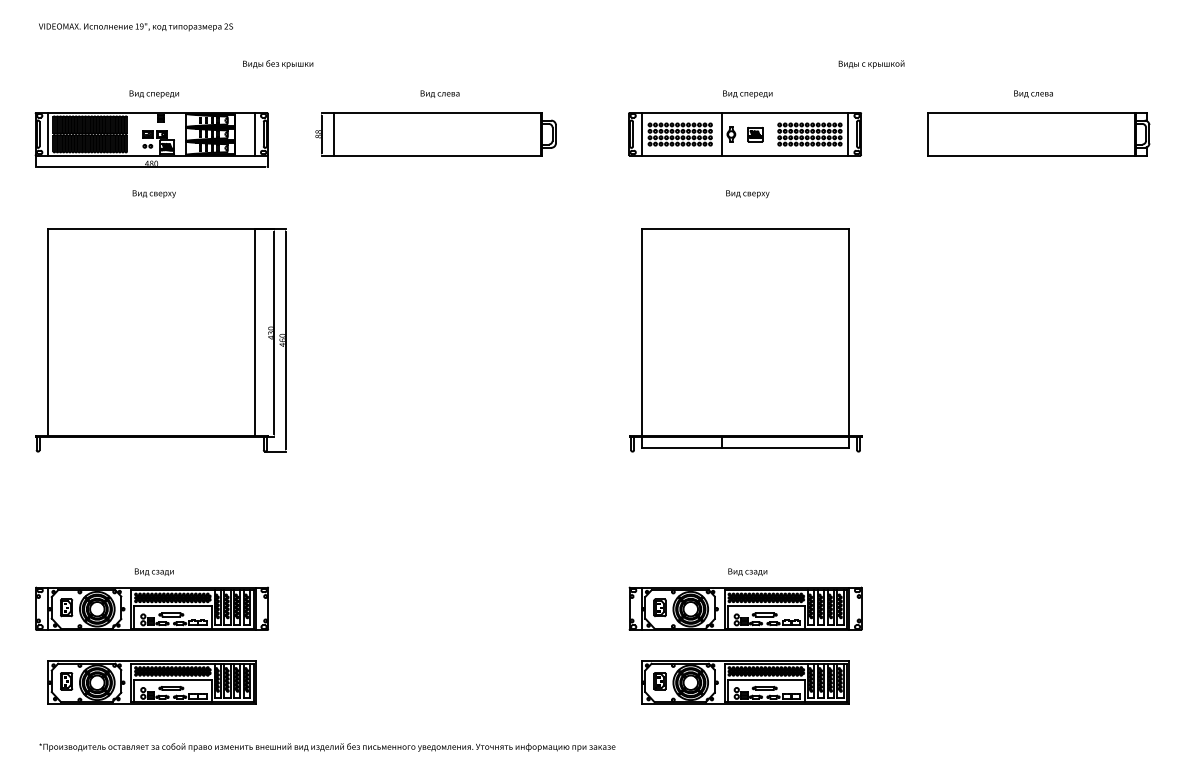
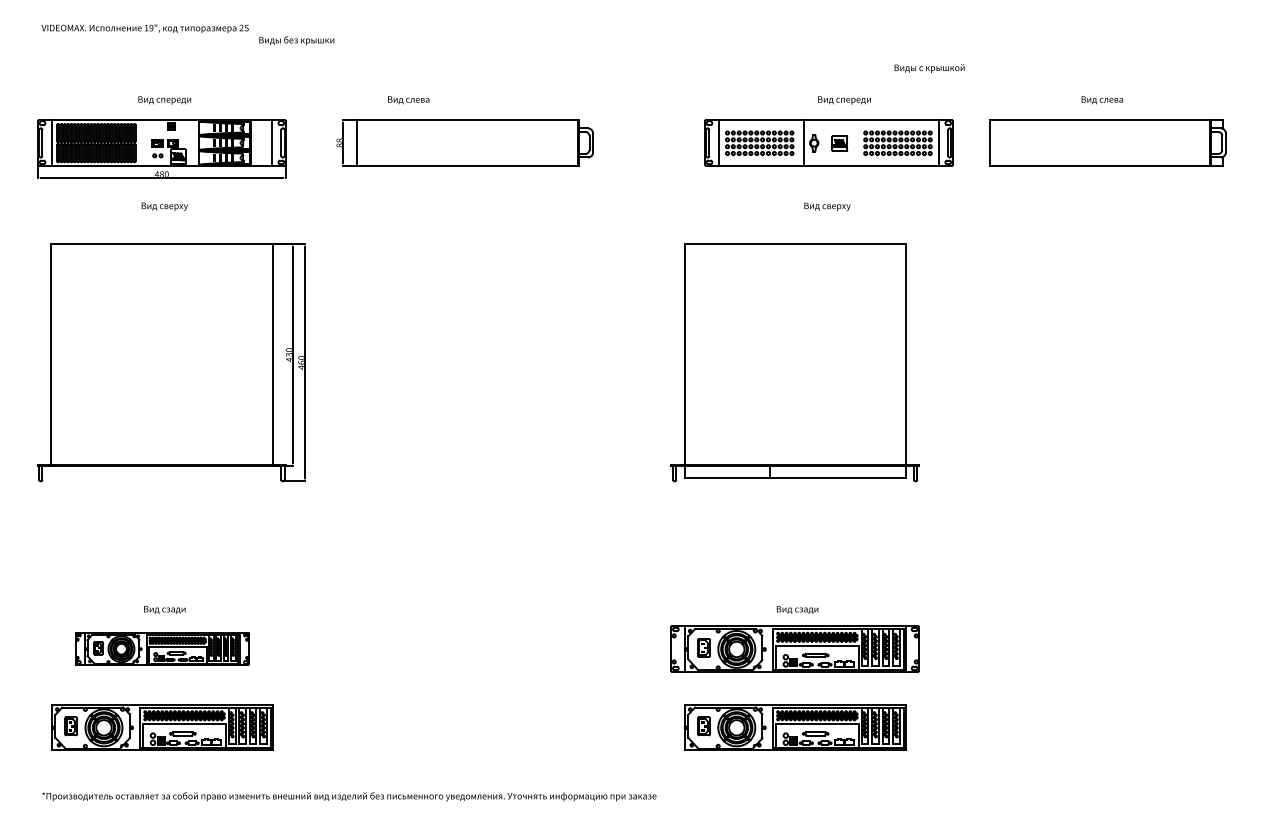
text: (278, 64) -> (297, 40), moved
text: (439, 93) -> (408, 99), moved
text: (747, 94) -> (844, 100), moved
part: (744, 134) -> (828, 143), moved
text: (747, 194) -> (827, 207), moved
part: (151, 608) -> (161, 648), size x0.7

